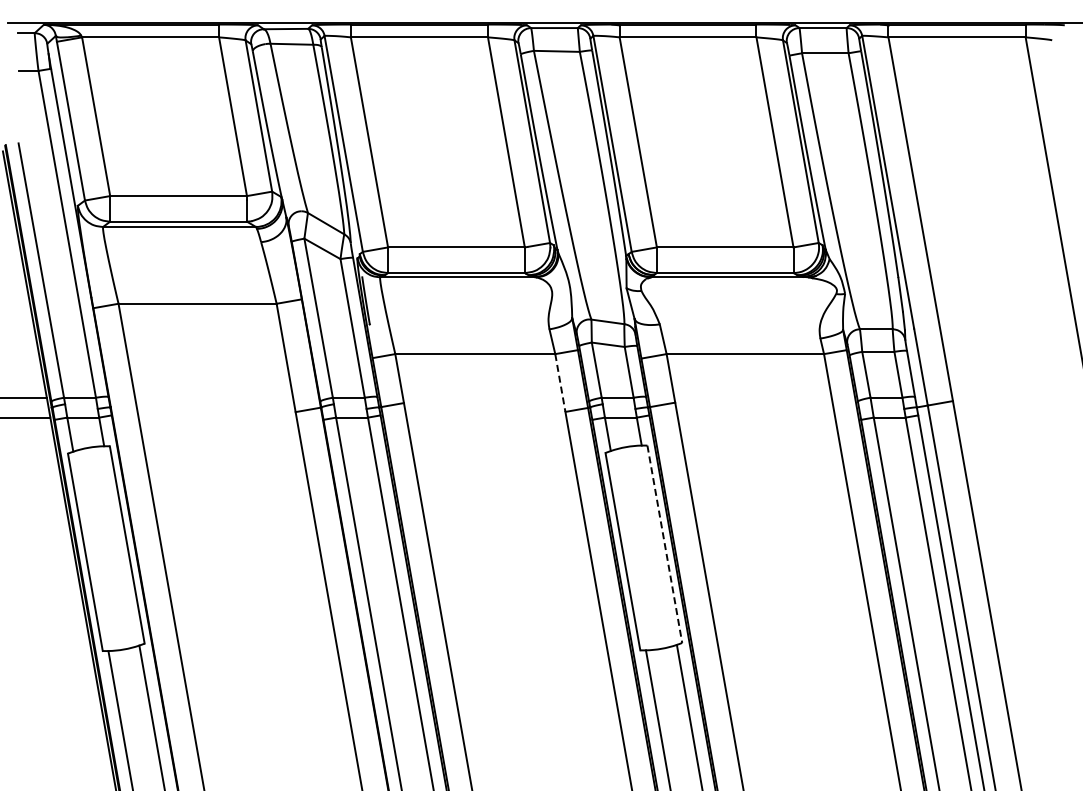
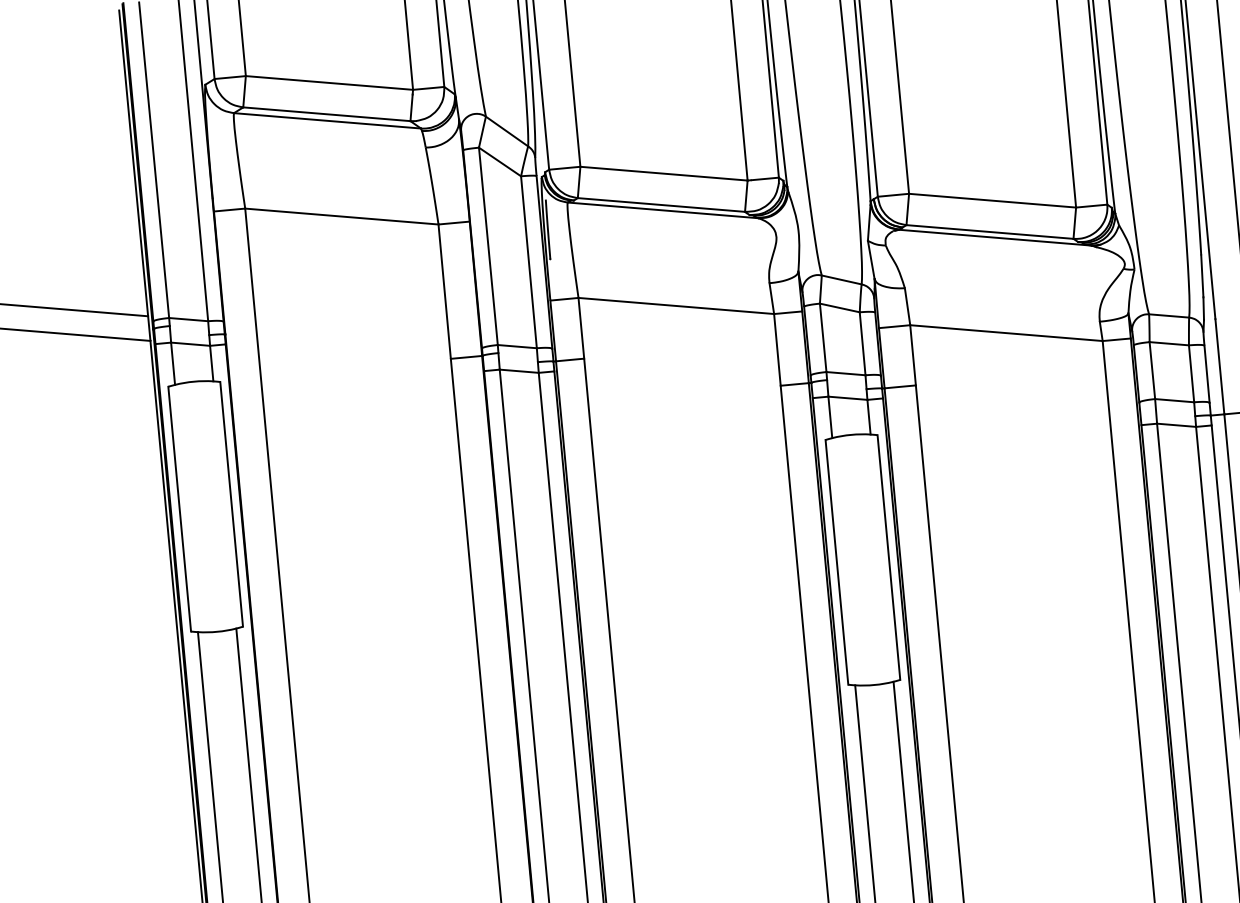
line: (560, 383) -> (777, 350), dashed -> solid
line: (664, 544) -> (888, 557), dashed -> solid

